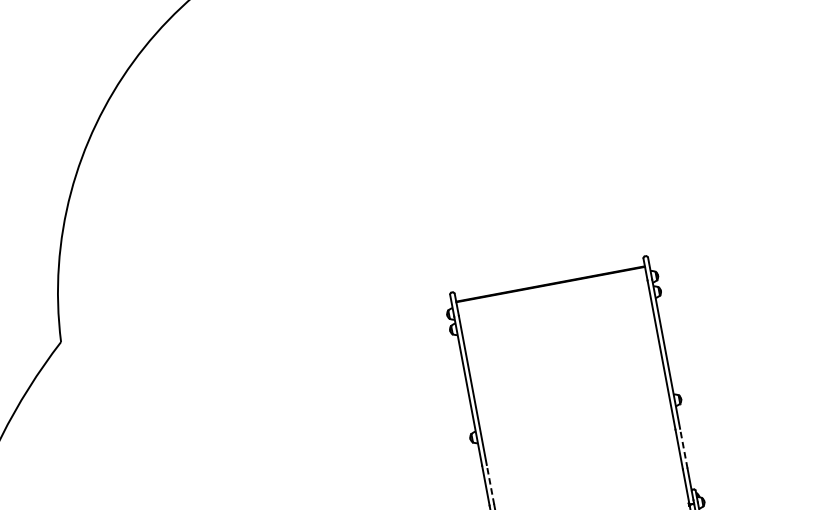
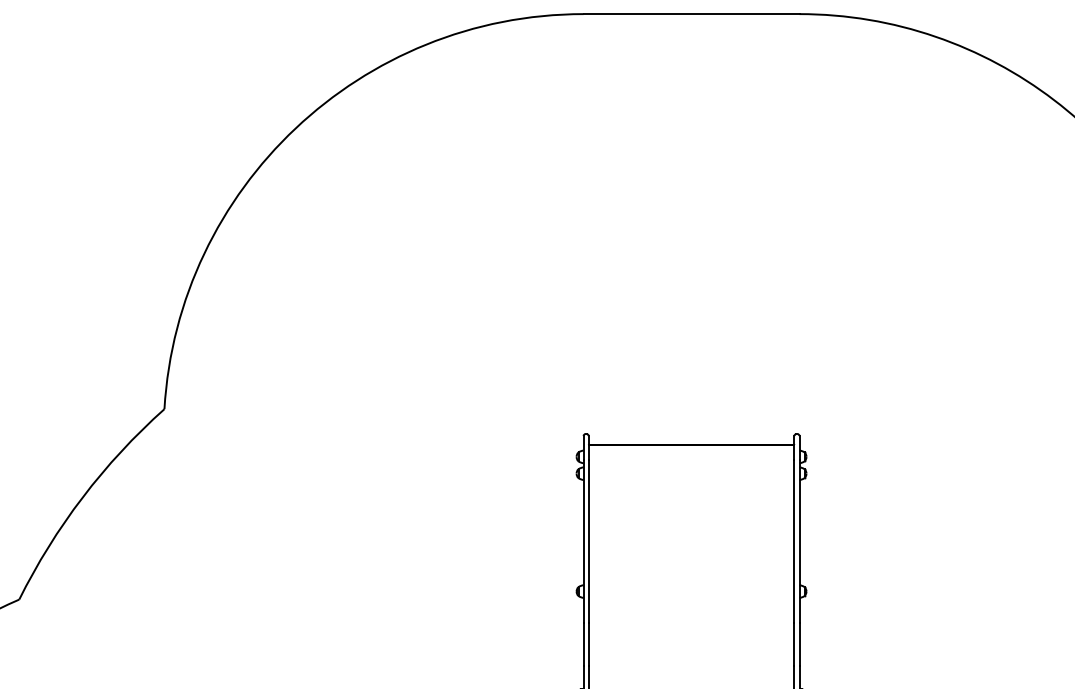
line: (683, 448) -> (799, 644), dashed -> solid
line: (490, 485) -> (588, 644), dashed -> solid

